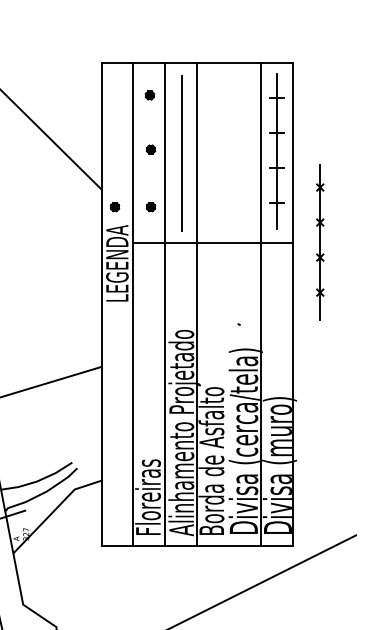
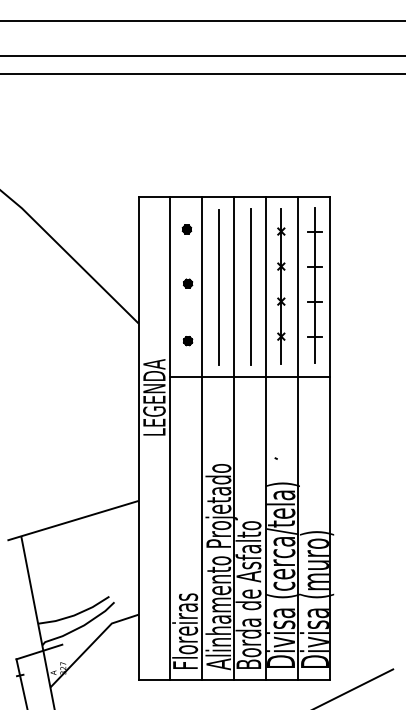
line: (214, 152) -> (251, 286), added
part: (115, 207) -> (152, 341), removed
part: (320, 242) -> (281, 286), moved
line: (229, 304) -> (266, 438), added

